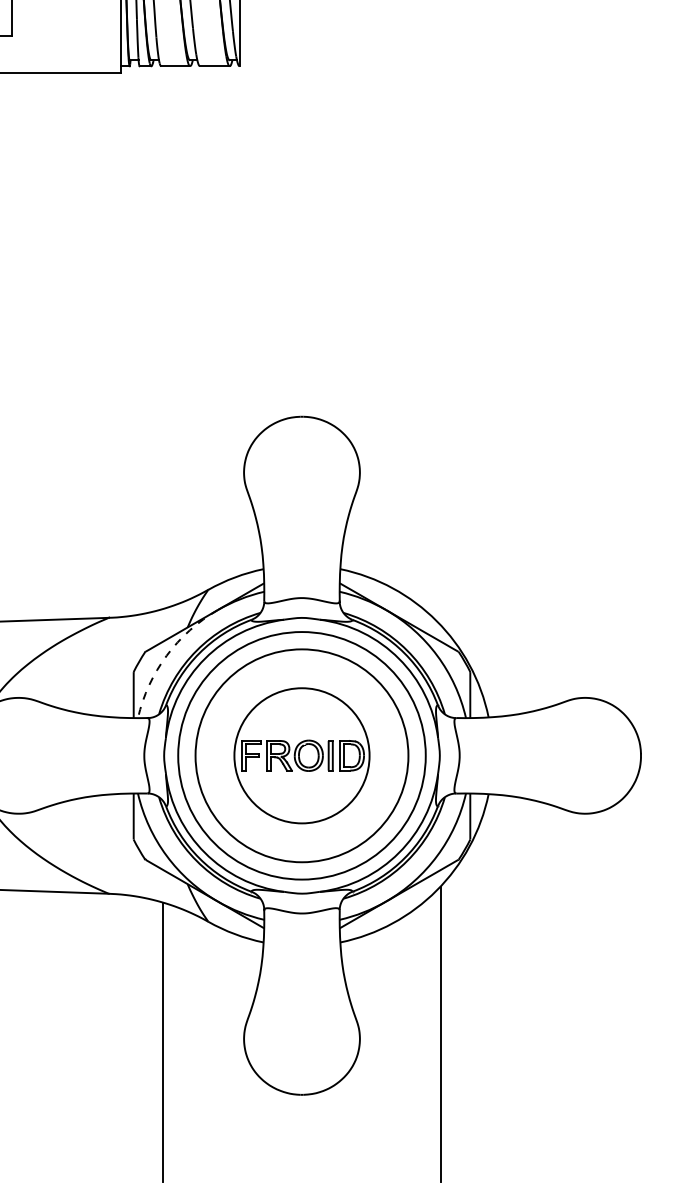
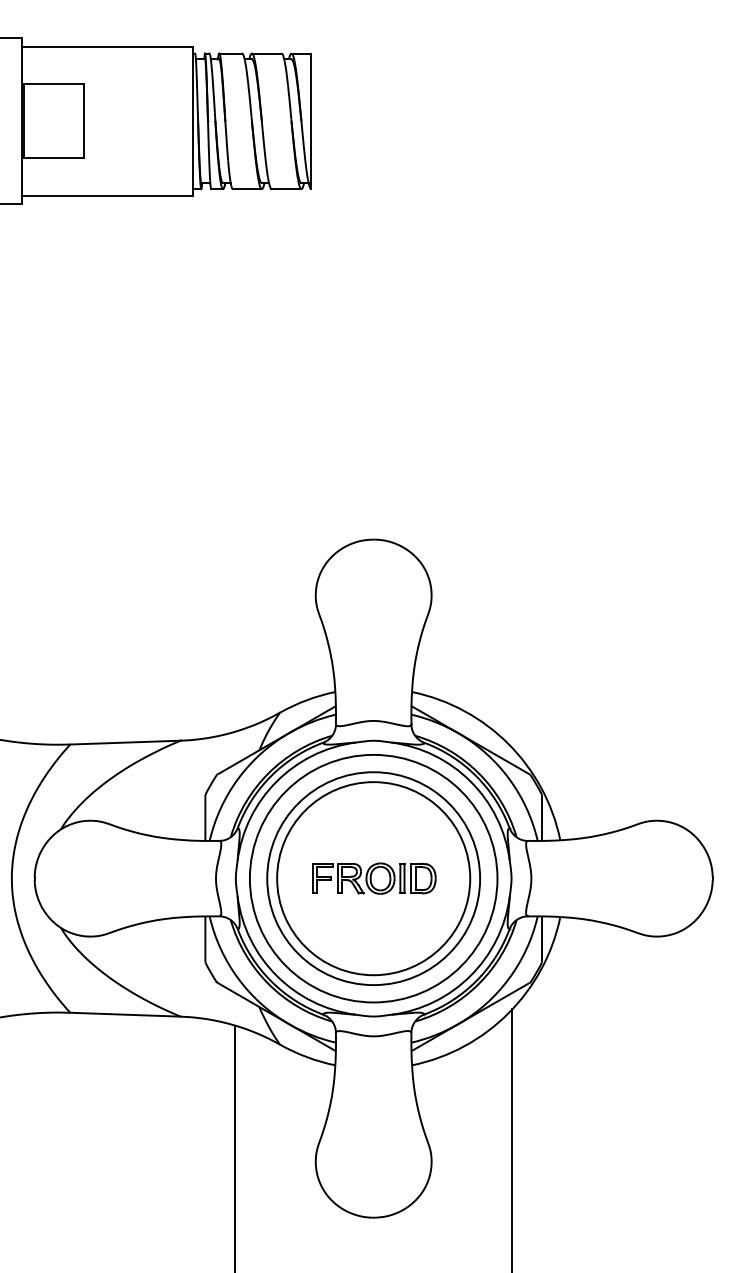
arc: (166, 655) -> (238, 778), dashed -> solid
circle: (301, 755) -> (373, 878), size x1.43

